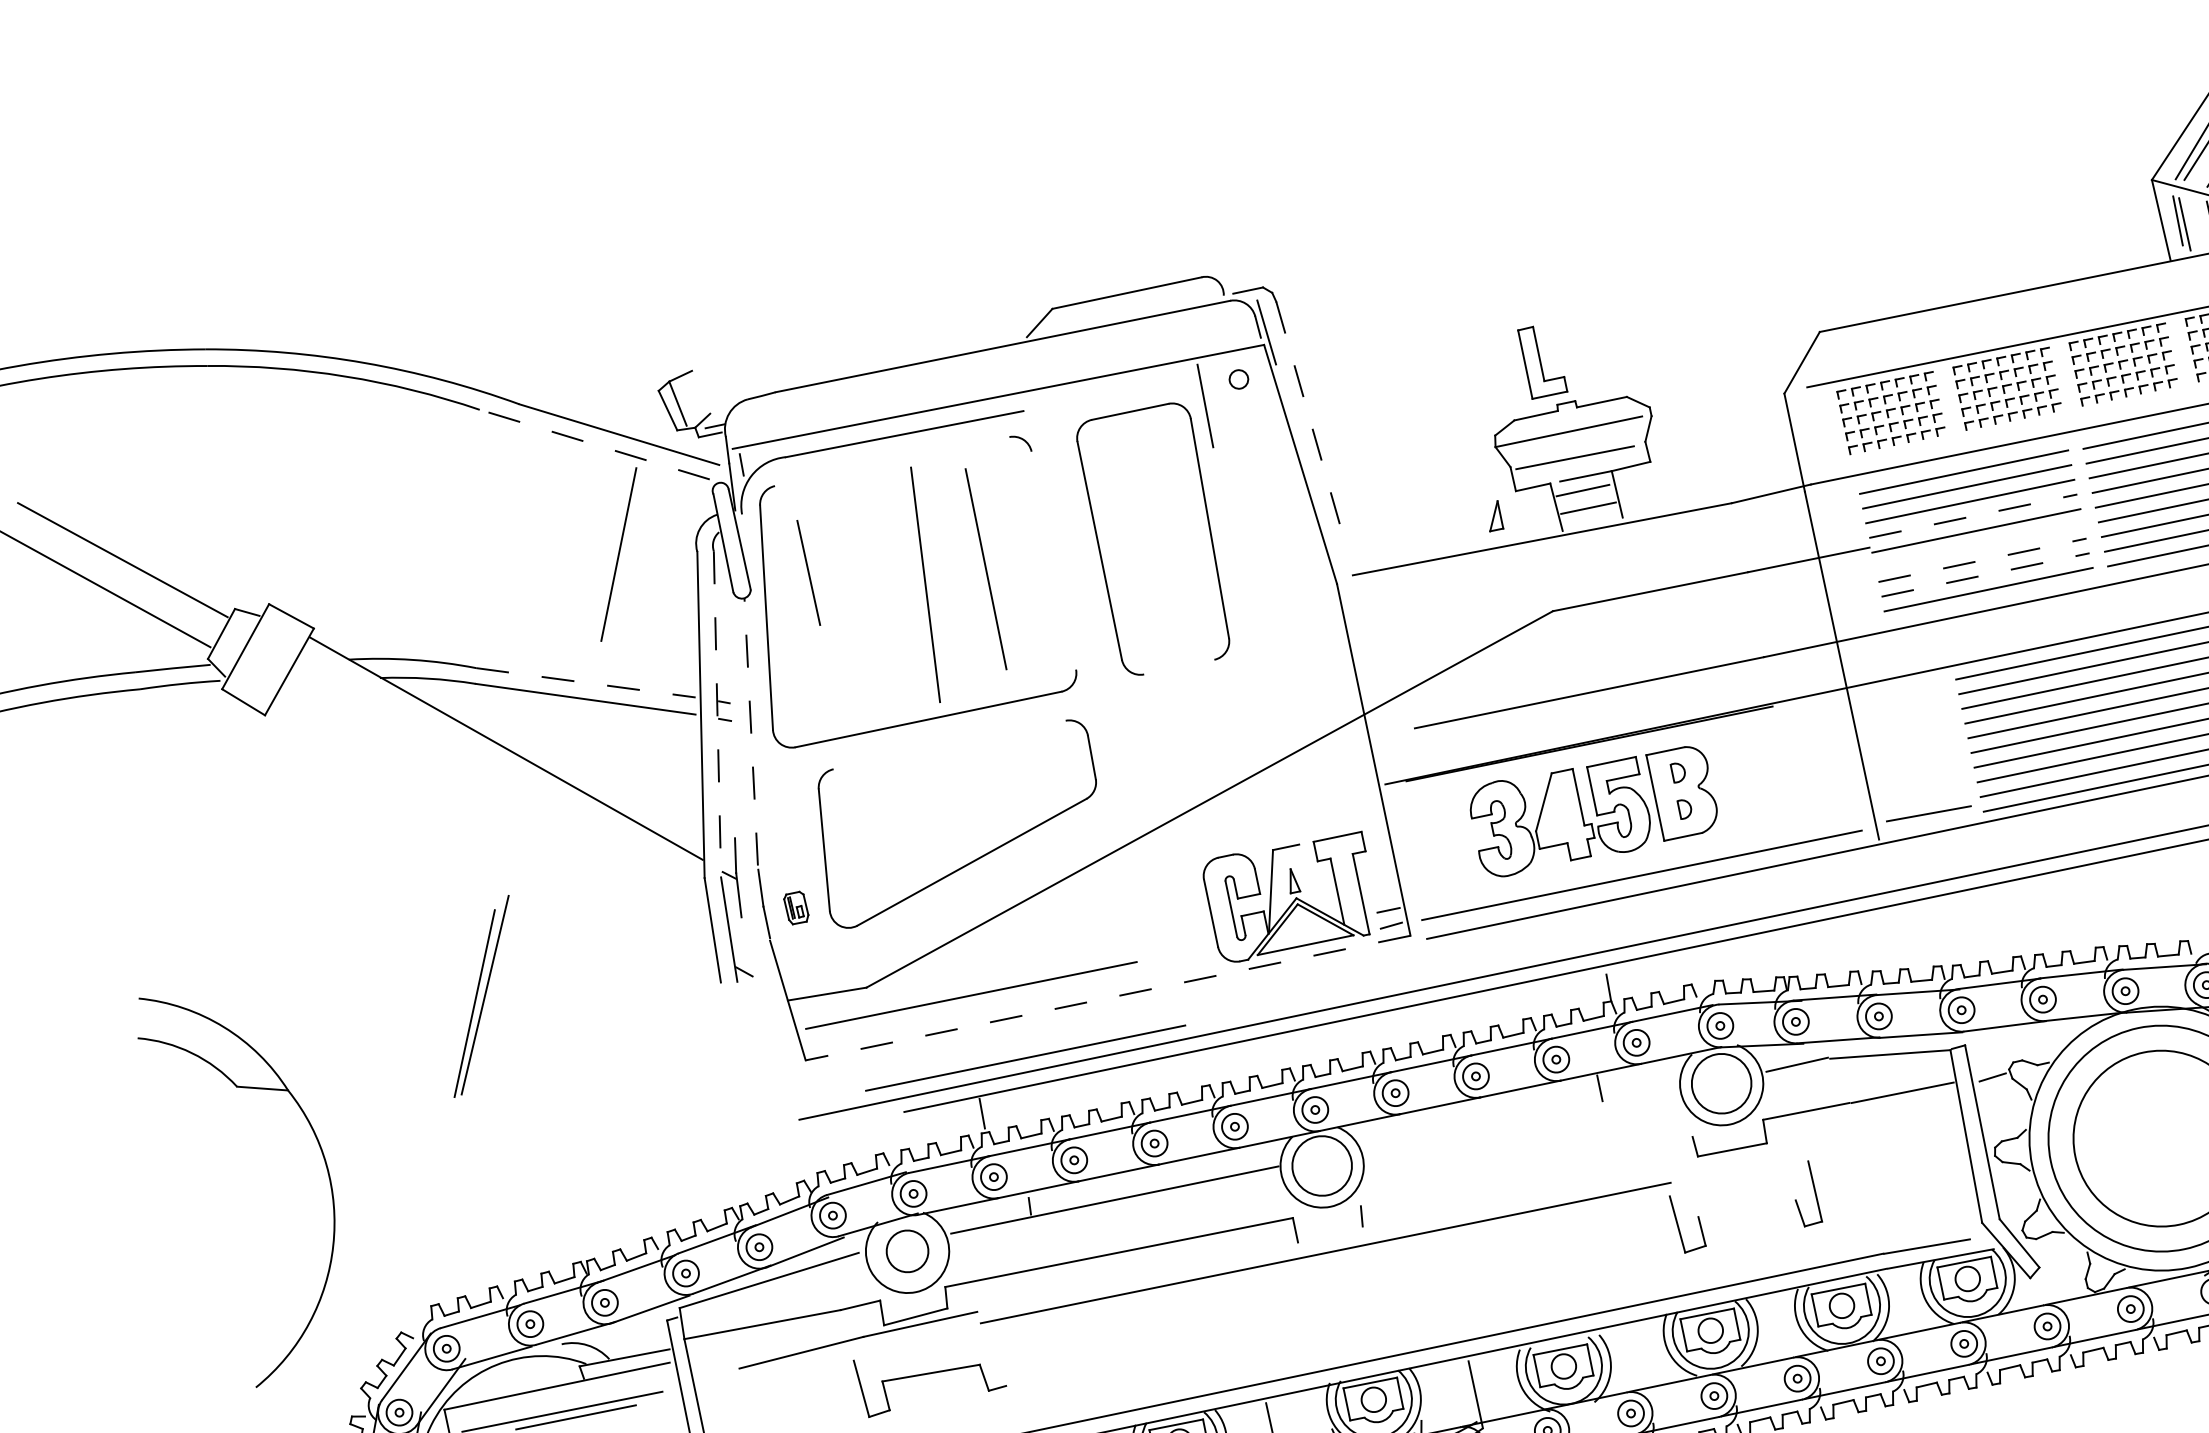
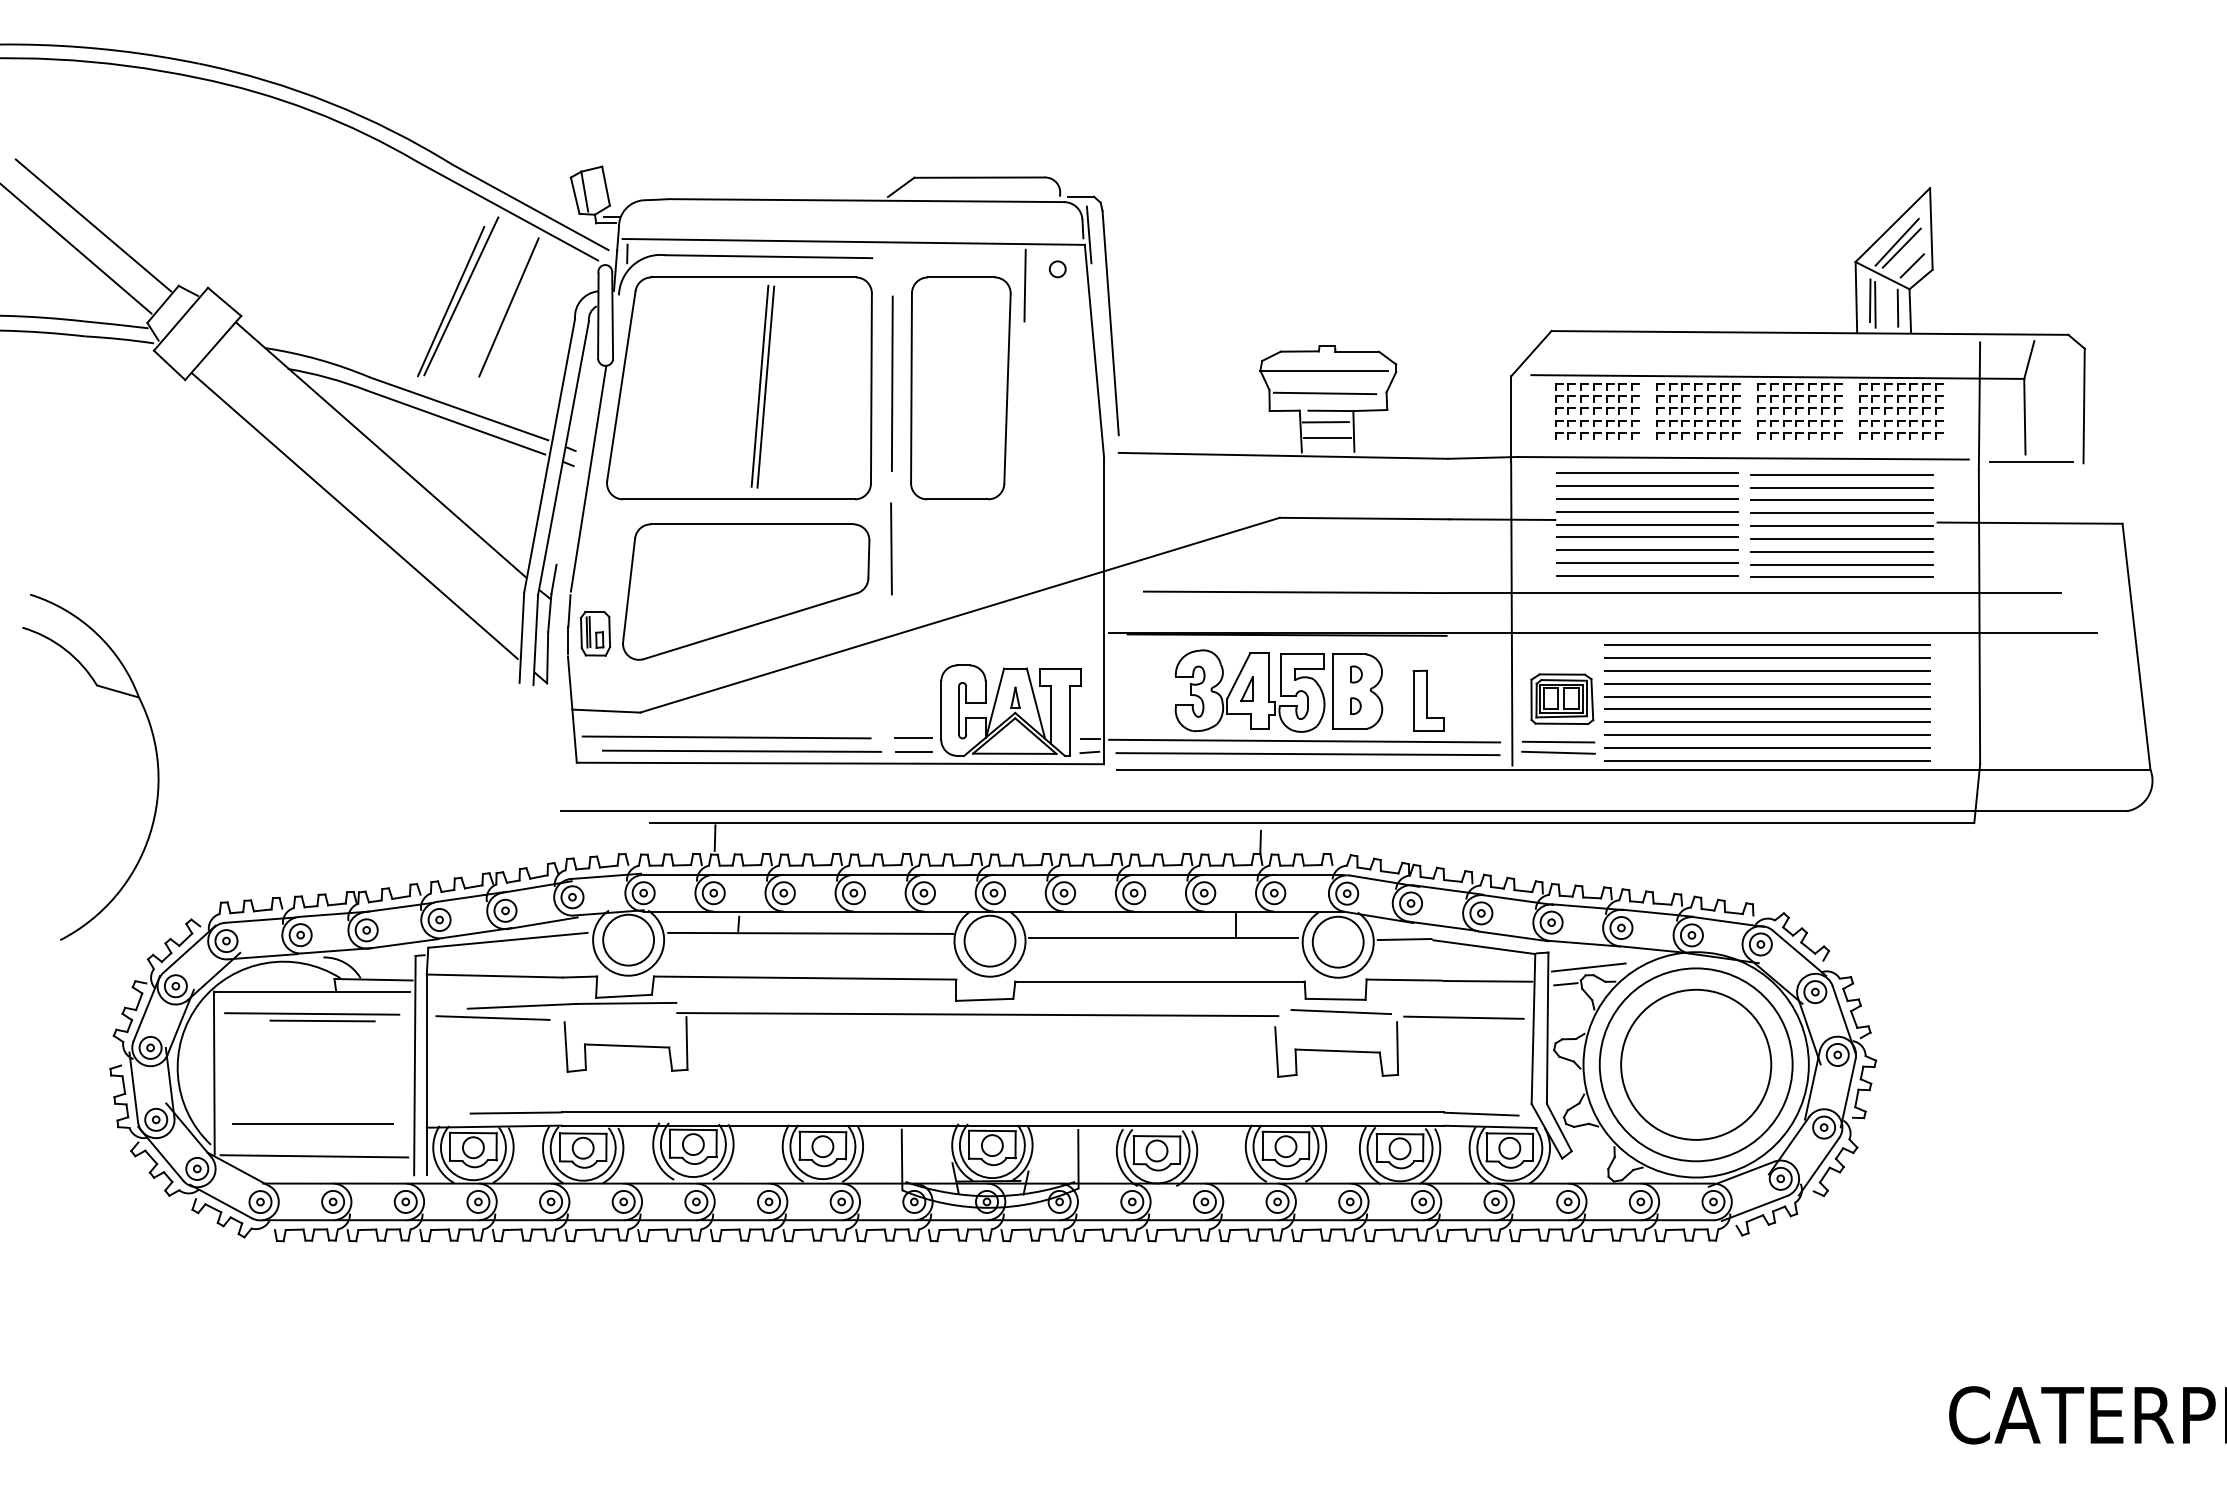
part: (1542, 360) -> (1428, 700), moved
line: (700, 391) -> (605, 185), added
line: (1312, 428) -> (1110, 323), dashed -> solid
line: (595, 444) -> (508, 211), dashed -> solid
line: (892, 461) -> (753, 277), added
line: (1973, 515) -> (1647, 511), dashed -> solid
part: (1493, 516) -> (1246, 689), moved
line: (1979, 544) -> (1647, 536), added
line: (1053, 560) -> (871, 388), added
line: (1982, 560) -> (1647, 550), dashed -> solid
line: (986, 568) -> (892, 383), moved
line: (808, 572) -> (891, 548), moved
line: (1985, 575) -> (1647, 563), dashed -> solid
line: (931, 583) -> (765, 386), added
line: (1179, 667) -> (957, 499), added
line: (586, 682) -> (459, 408), dashed -> solid
line: (717, 714) -> (563, 458), dashed -> solid
line: (750, 731) -> (588, 478), dashed -> solid
line: (950, 745) -> (752, 524), added
part: (1920, 750) -> (1562, 698), added
line: (1926, 800) -> (1558, 741), added
line: (491, 830) -> (354, 515), added
line: (1634, 860) -> (1304, 740), added
line: (1317, 882) -> (1035, 703), added
part: (796, 907) -> (595, 633), size x1.67
line: (746, 946) -> (547, 657), added
line: (1185, 951) -> (913, 738), added
line: (1190, 966) -> (914, 751), added
part: (481, 996) -> (458, 296), moved
line: (1108, 998) -> (840, 763), dashed -> solid
line: (2014, 1052) -> (1588, 967), added
line: (1024, 1057) -> (741, 750), moved
line: (1519, 1121) -> (1162, 938), added
line: (1883, 1140) -> (1463, 1017), added
line: (1740, 1162) -> (1340, 1011), added
line: (1526, 1171) -> (1159, 981), added
line: (1746, 1208) -> (1337, 1050), added
line: (1329, 1234) -> (984, 999), added
circle: (907, 1250) -> (628, 939), size x1.43
line: (998, 1355) -> (686, 1043), added
line: (770, 1372) -> (492, 1017), added

